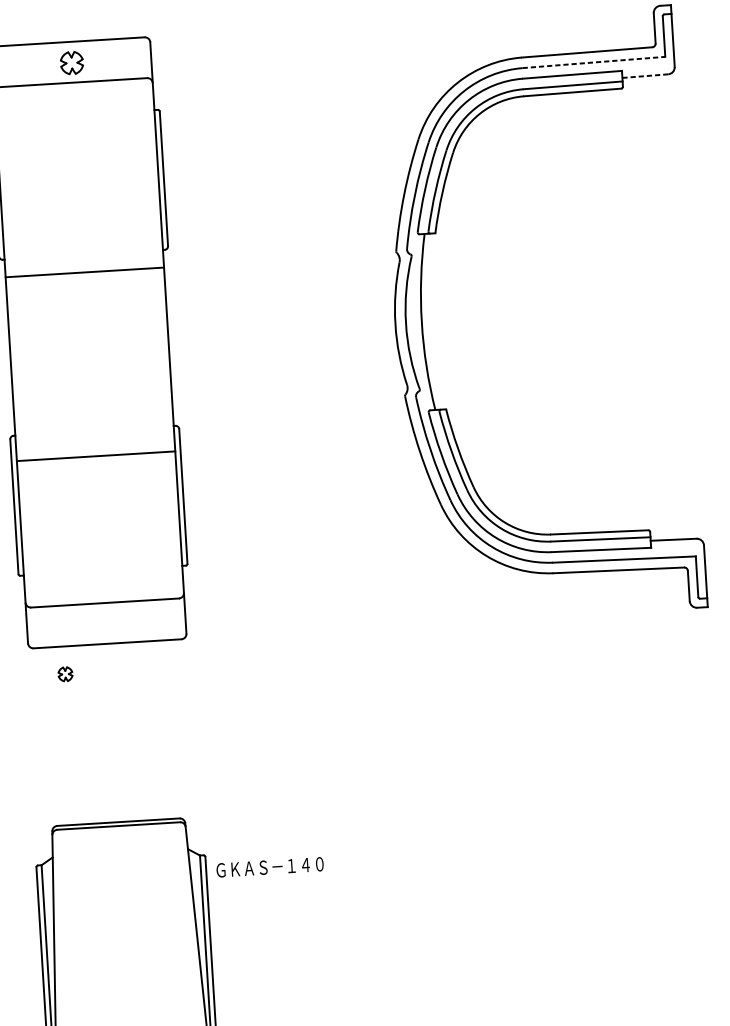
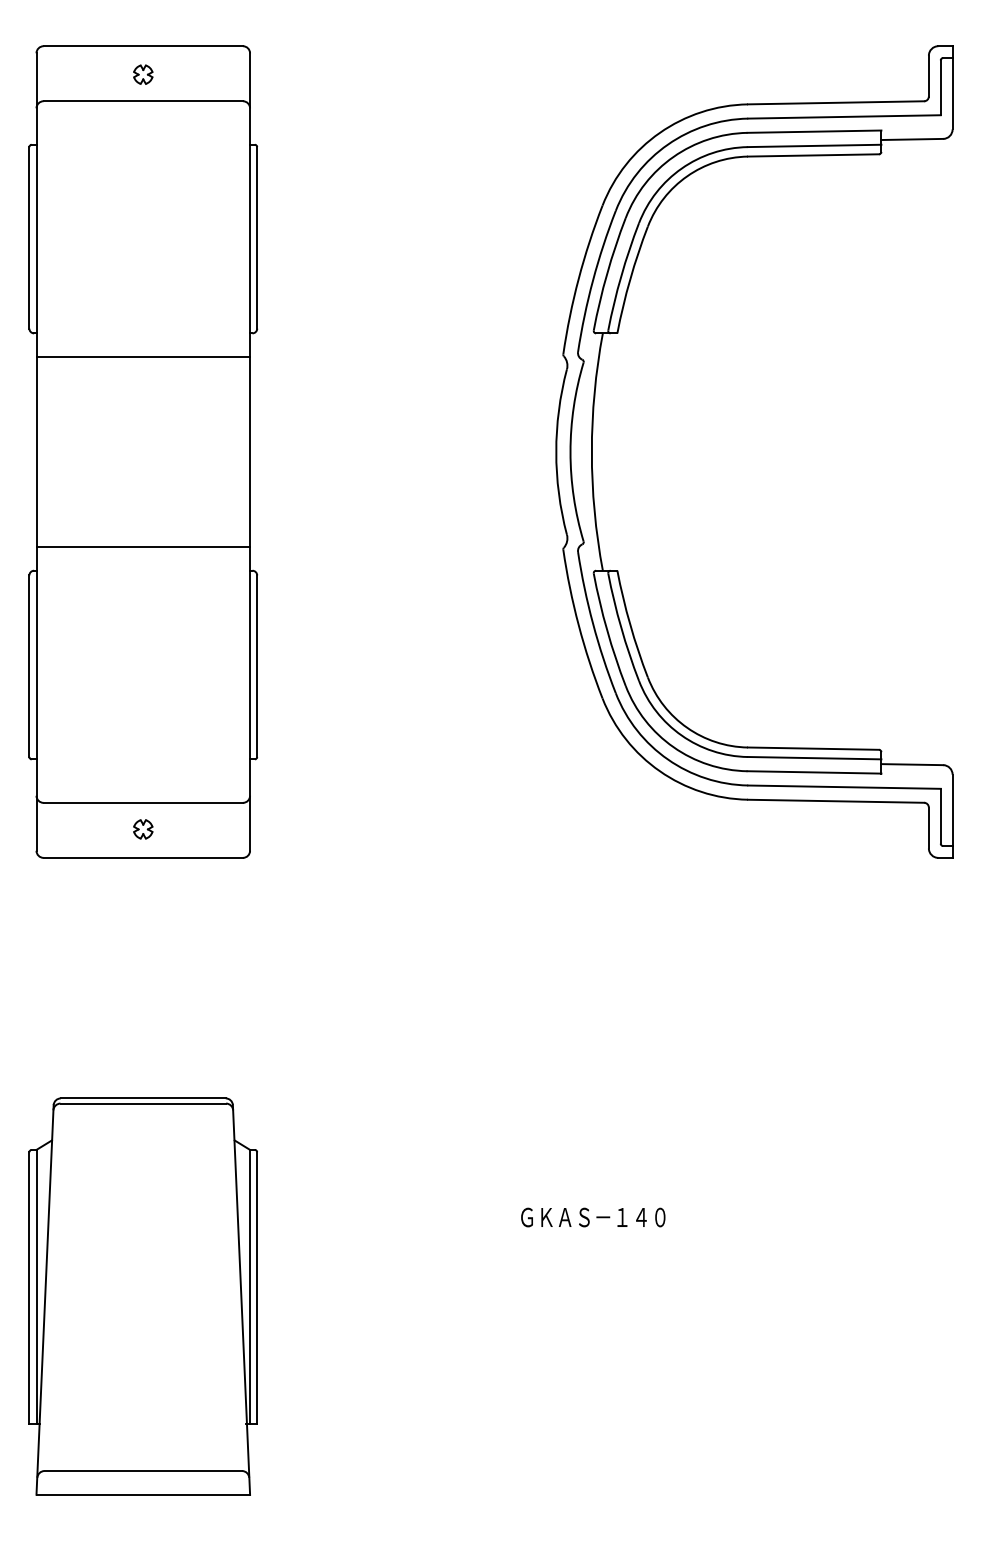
part: (72, 62) -> (143, 74), size x0.62
line: (593, 62) -> (844, 116), dashed -> solid
line: (645, 76) -> (912, 139), dashed -> solid
line: (96, 456) -> (143, 547), moved
part: (65, 674) -> (143, 829), moved
text: (270, 867) -> (593, 1217), moved

